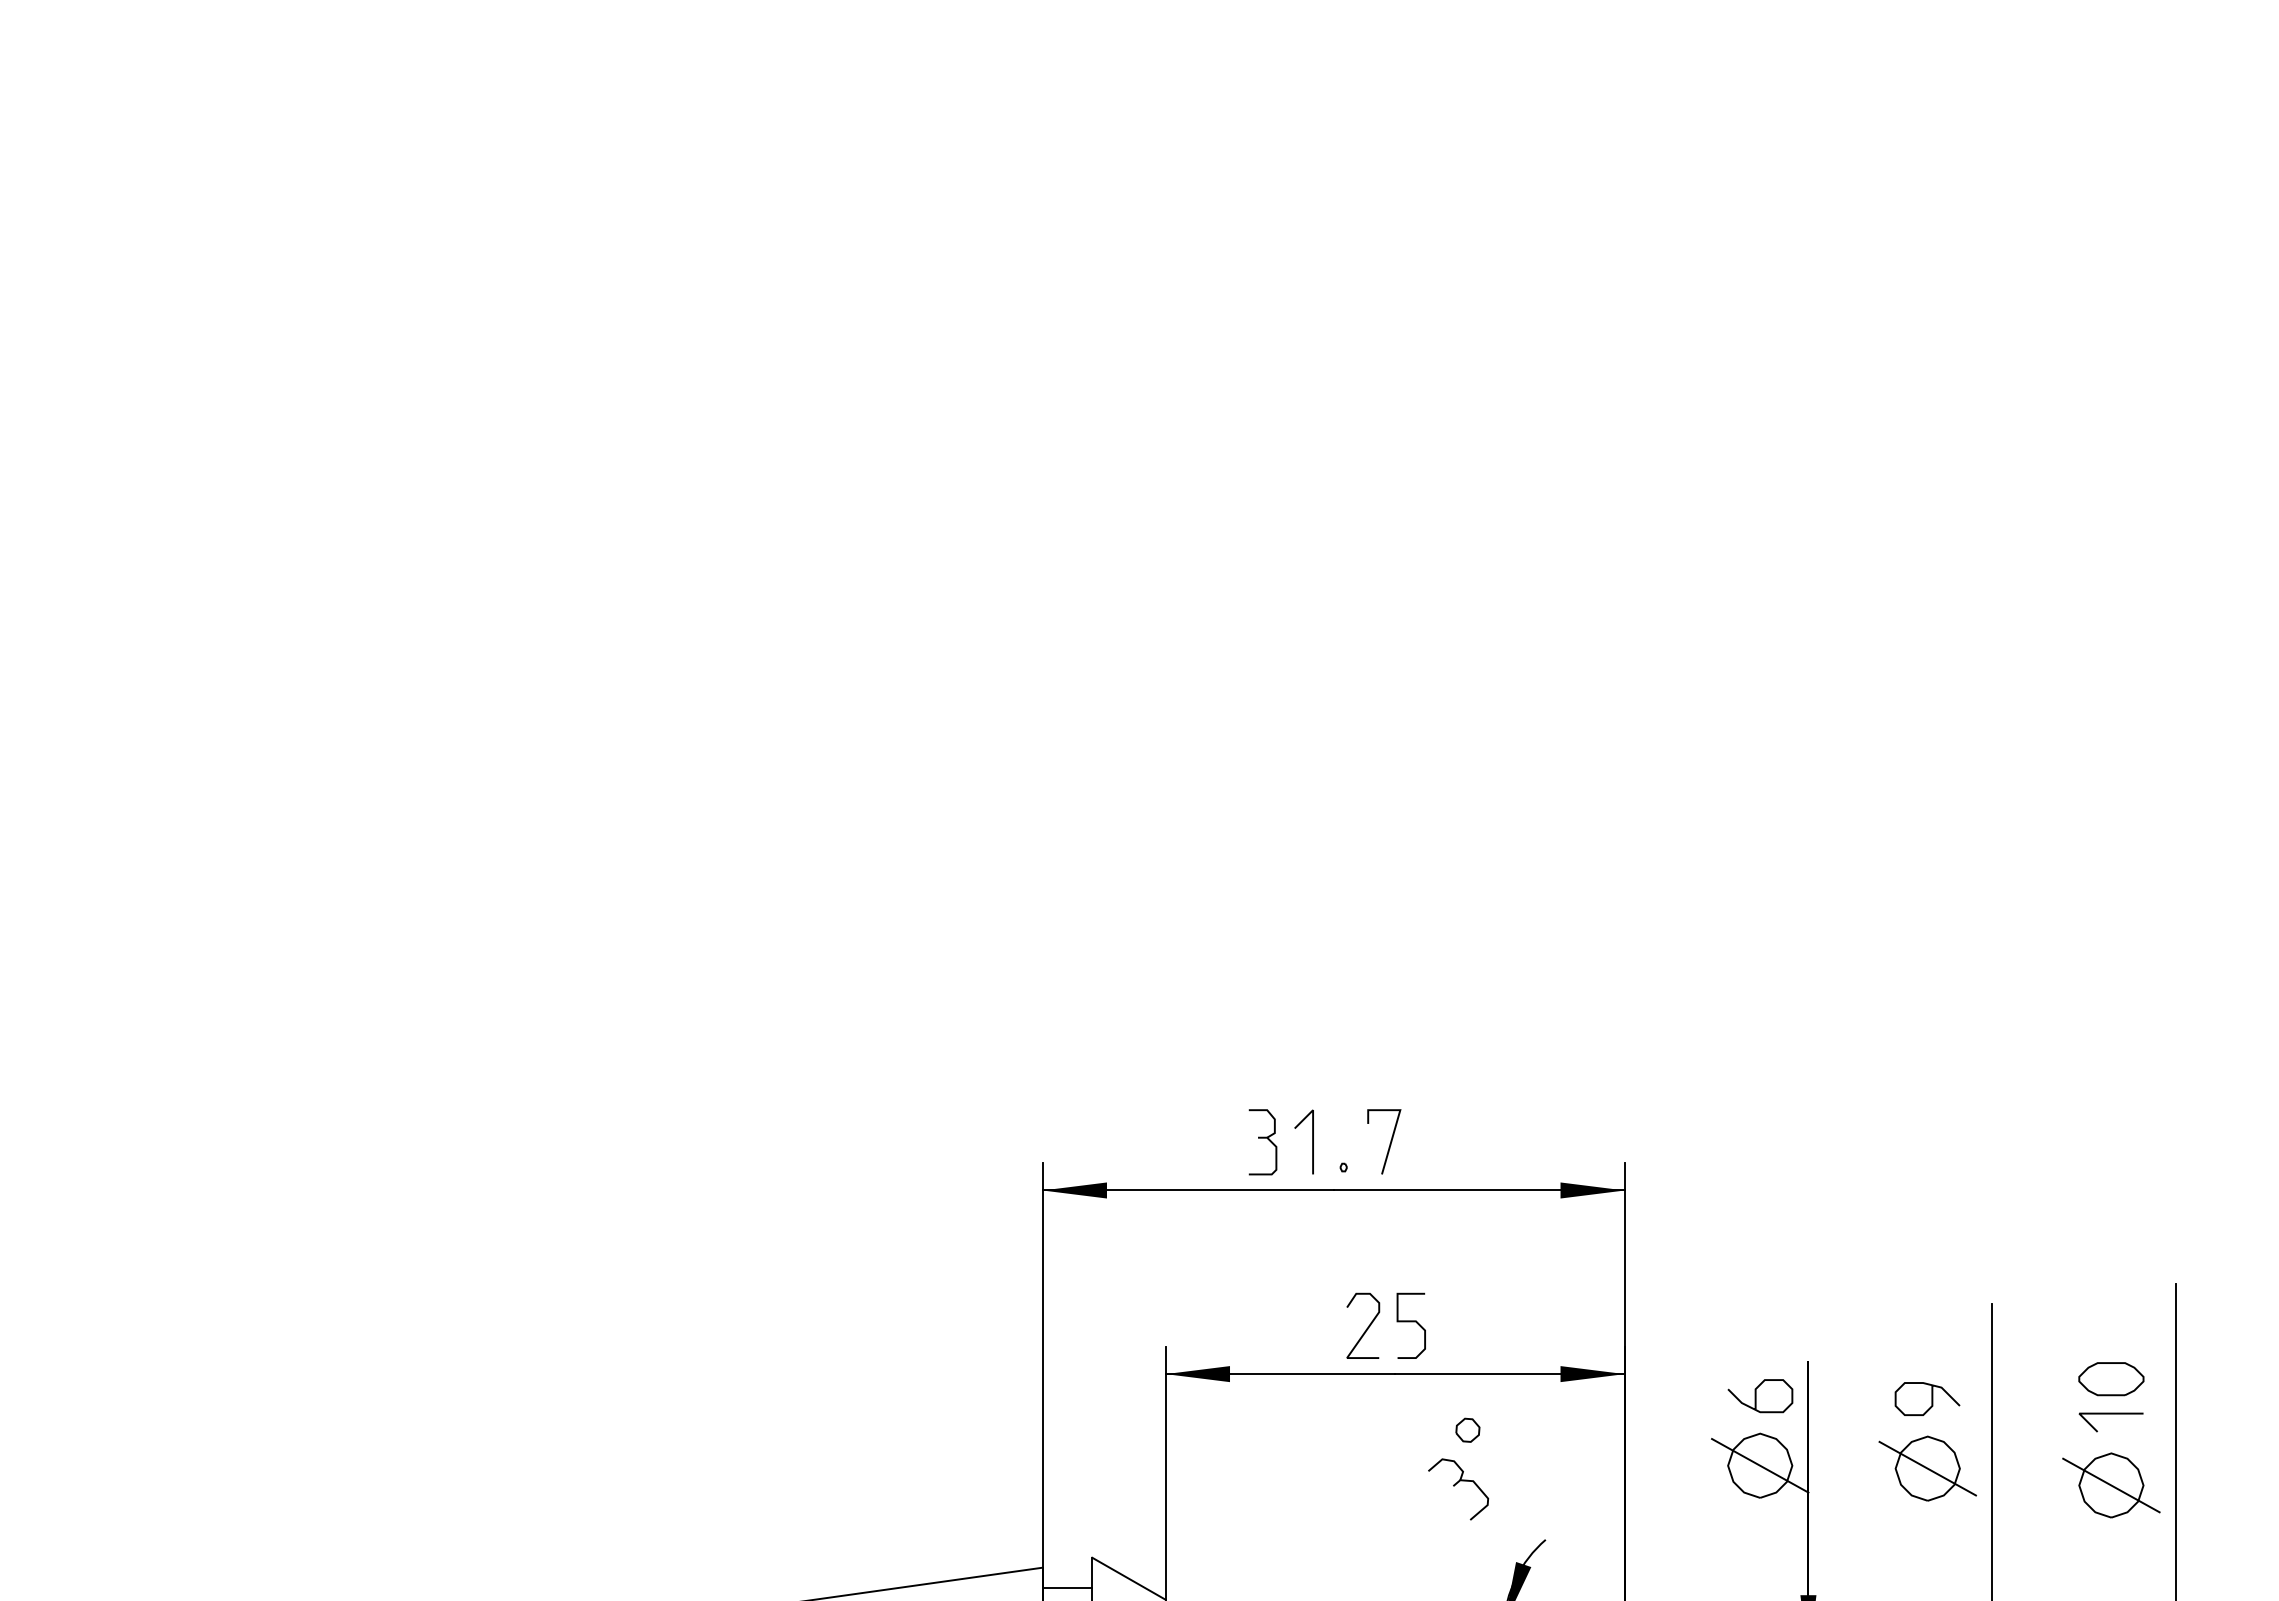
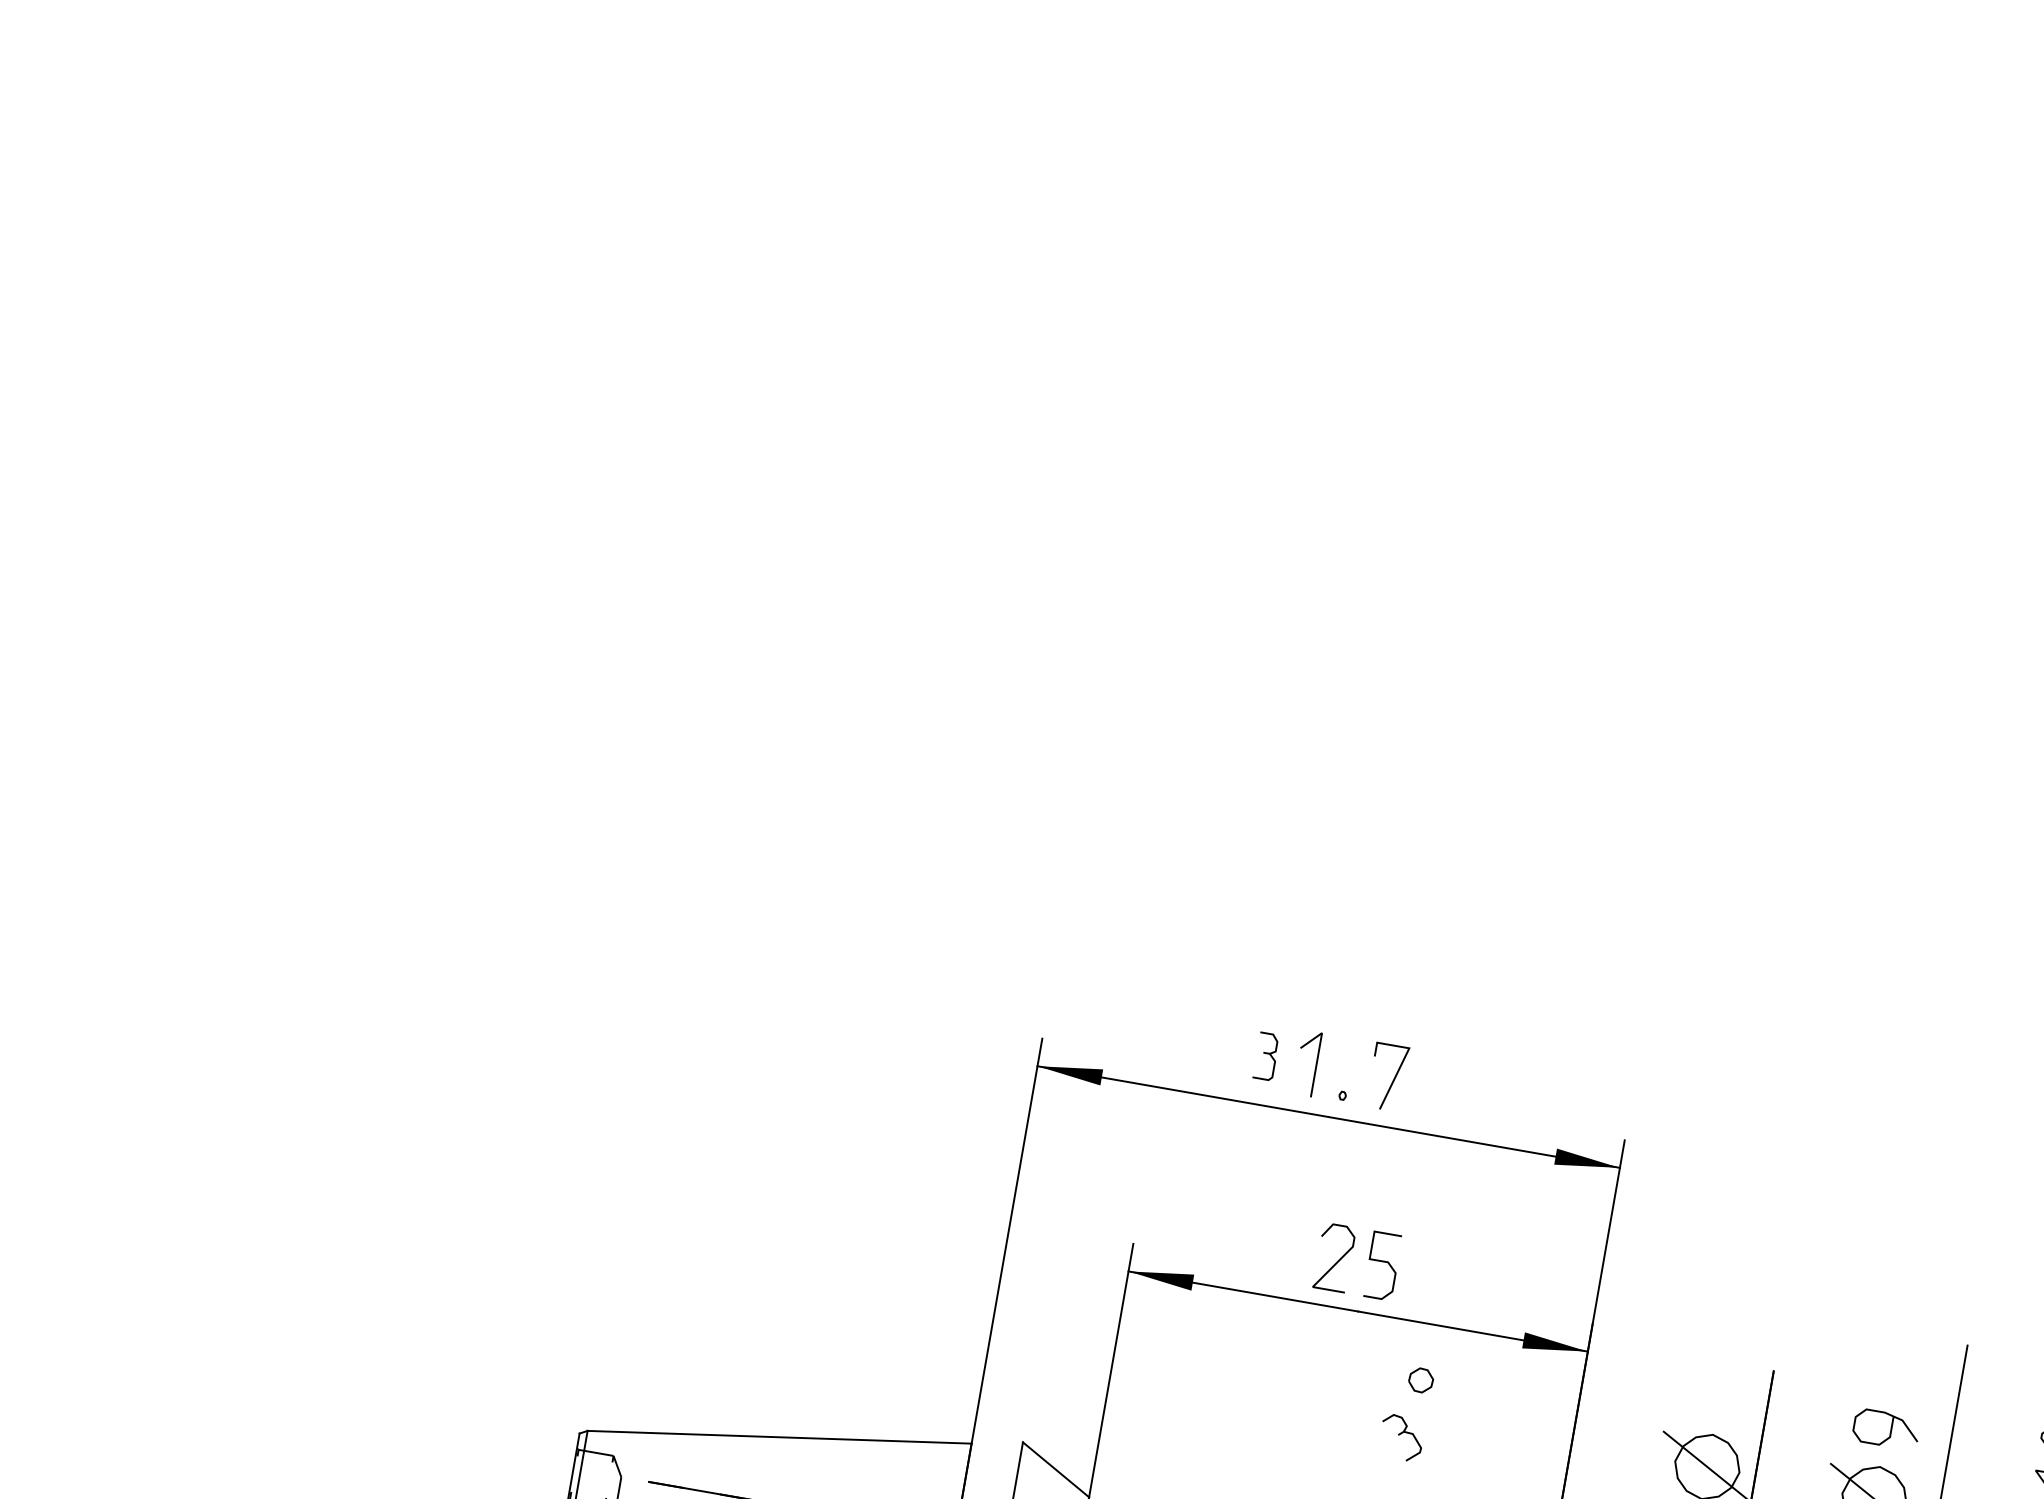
part: (1262, 1142) -> (1265, 1056), size x0.7
curve: (1756, 1396) -> (1715, 1397), removed
part: (1458, 1489) -> (1401, 1438), size x0.7
line: (1067, 1587) -> (992, 1467), removed

